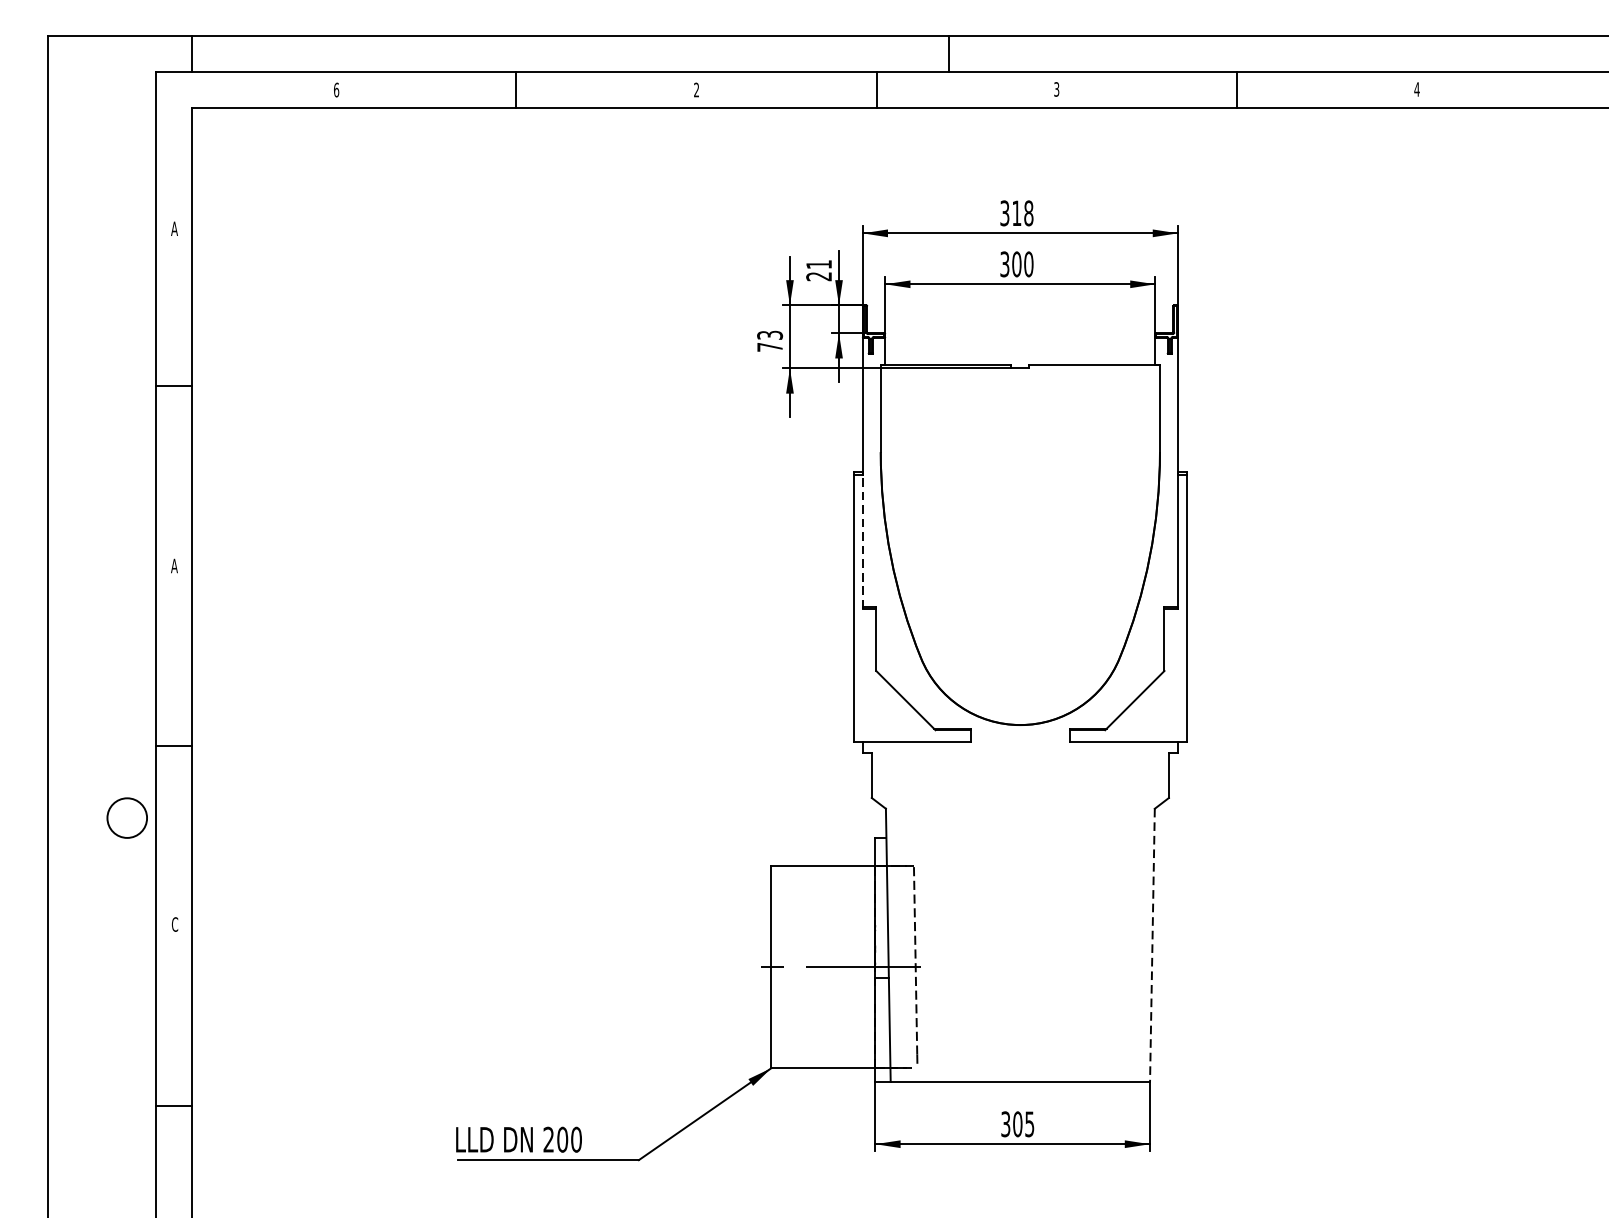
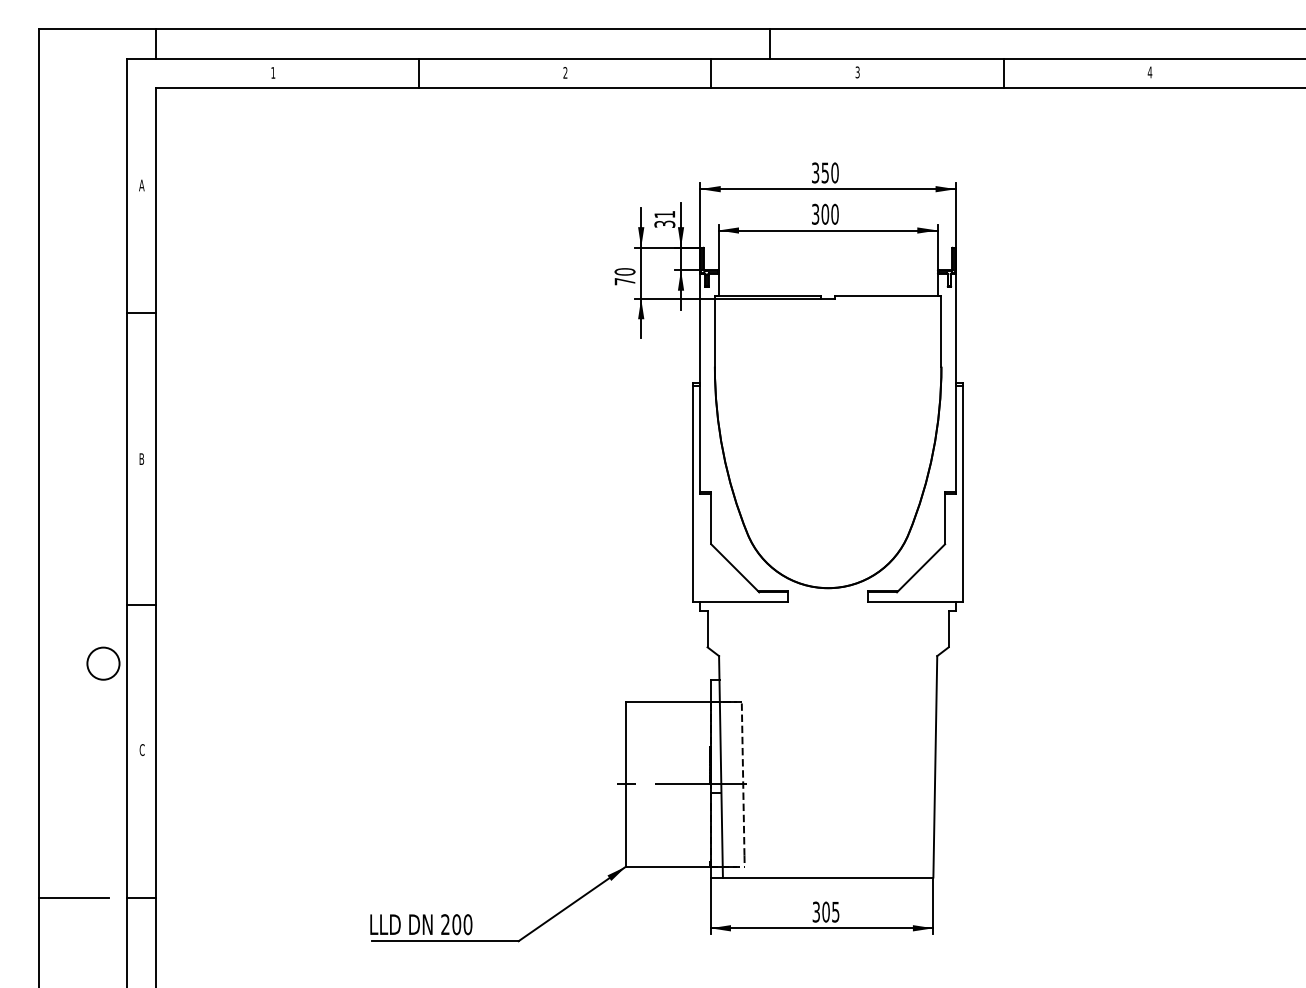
text: (336, 89) -> (273, 72), 6 -> 1
text: (1022, 212) -> (829, 172), 318 -> 350
text: (818, 275) -> (664, 223), 21 -> 31
text: (769, 334) -> (624, 271), 73 -> 70
line: (863, 541) -> (700, 439), dashed -> solid
text: (174, 565) -> (141, 458), A -> B
line: (1152, 944) -> (935, 766), dashed -> solid
line: (91, 1106) -> (74, 897), added

